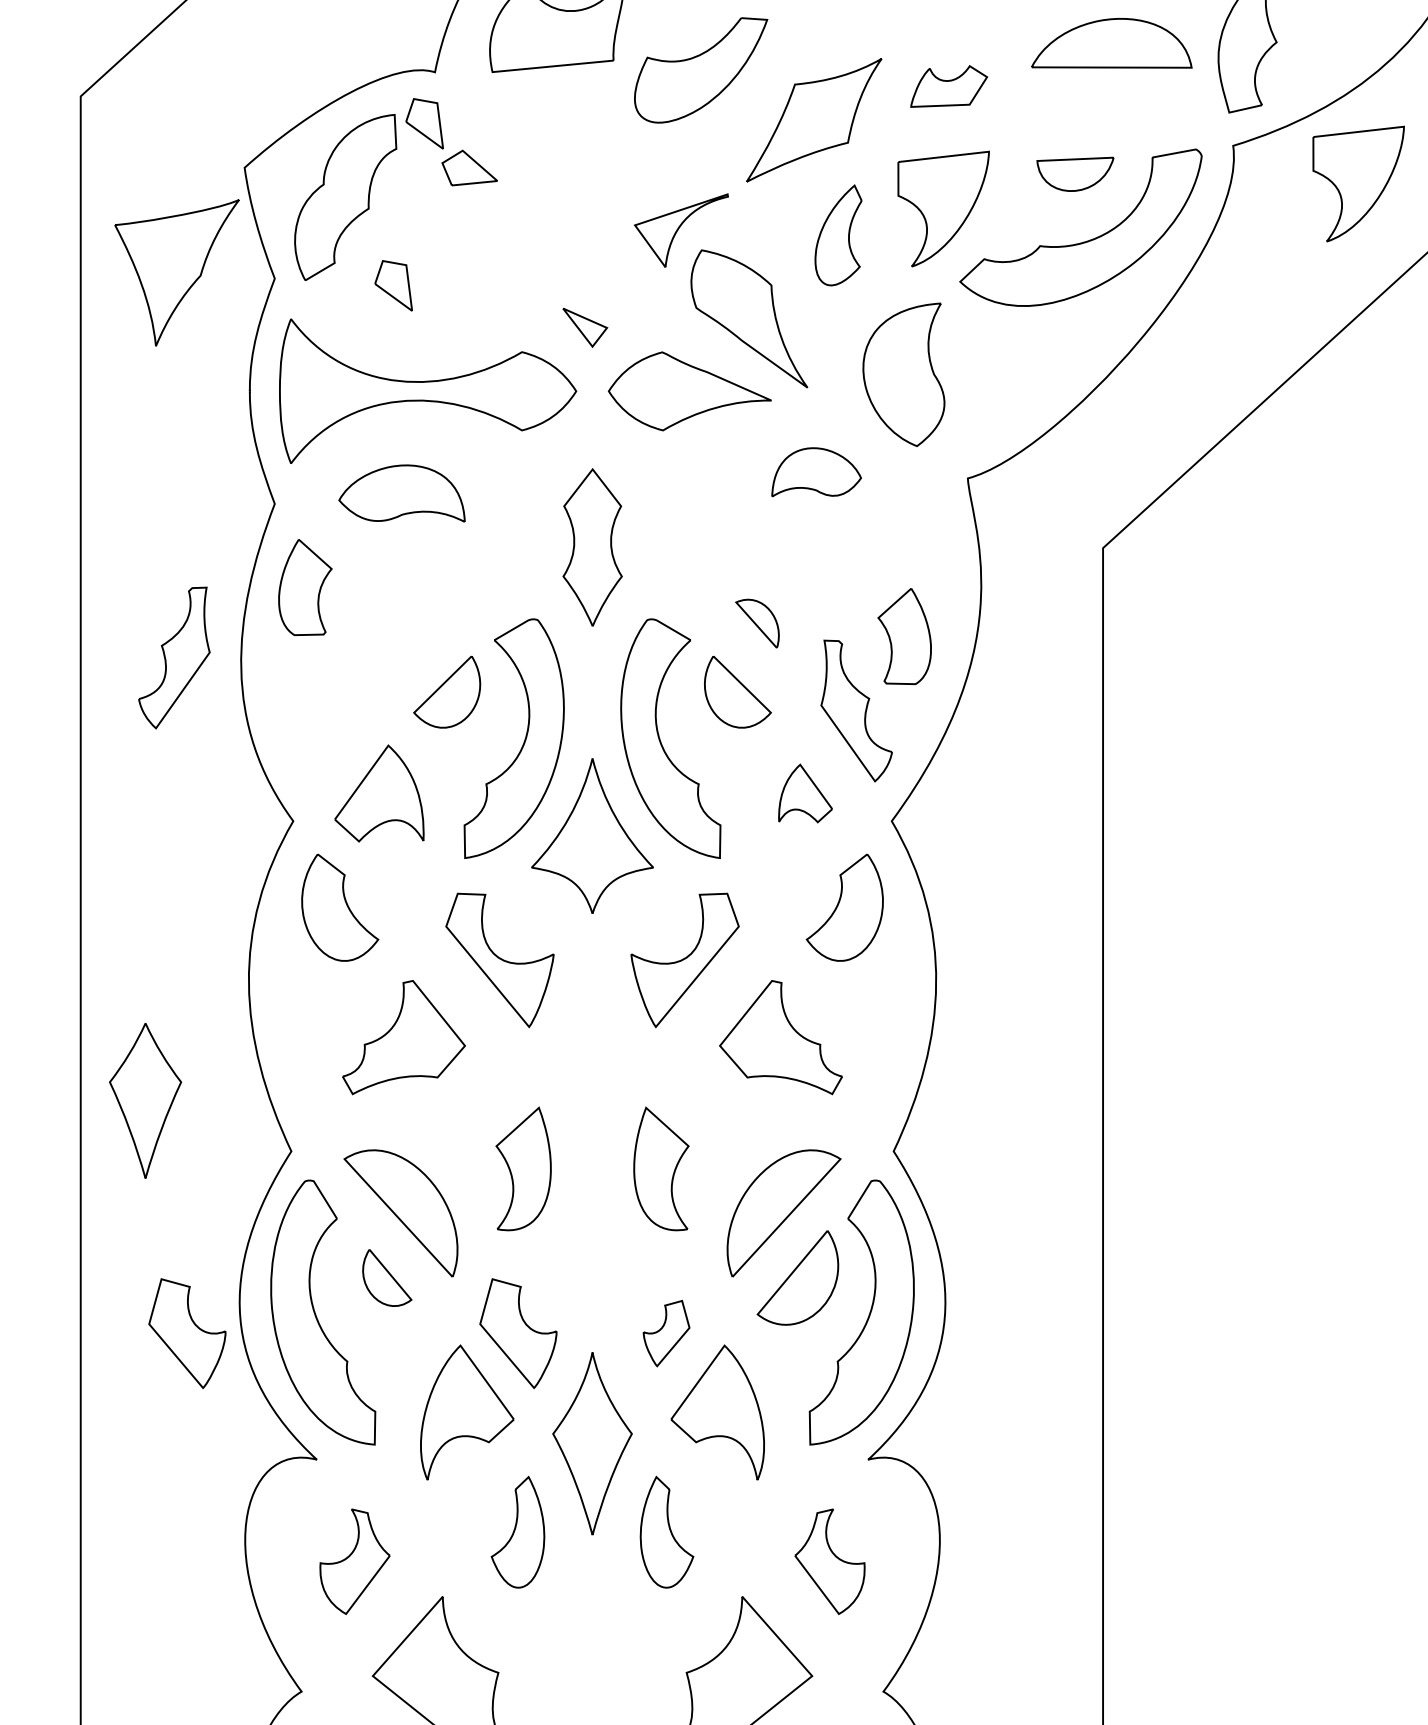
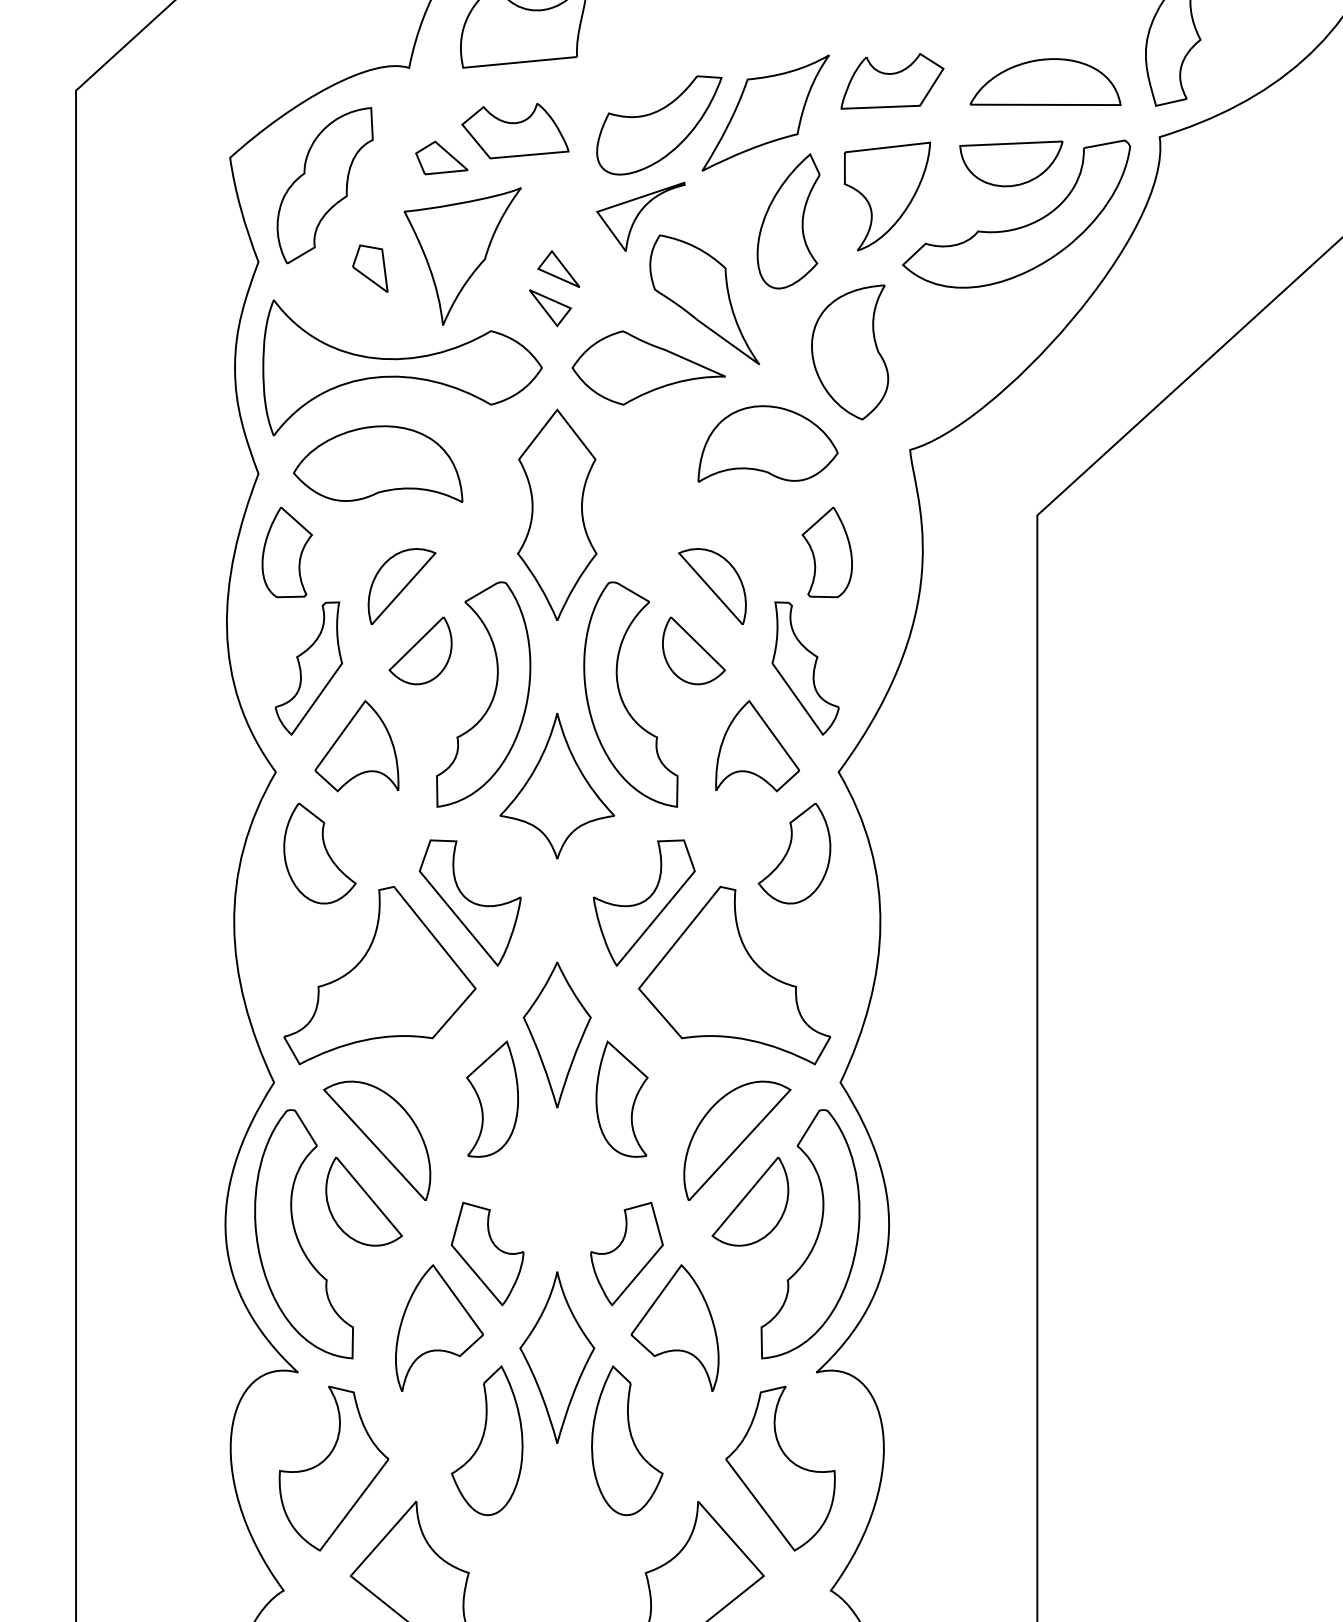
part: (1111, 43) -> (1045, 82), moved
part: (701, 70) -> (659, 125), moved
part: (949, 86) -> (892, 81), size x1.43
part: (424, 123) -> (399, 116), removed
part: (547, 139) -> (514, 131), added
part: (1075, 174) -> (1011, 164), size x1.43
part: (1358, 183) -> (1277, 172), removed
part: (838, 235) -> (788, 221), size x1.43
part: (176, 272) -> (462, 256), moved
part: (593, 286) -> (558, 269), added
part: (816, 472) -> (767, 444), size x1.67
part: (401, 493) -> (377, 464), size x1.43
part: (592, 547) -> (557, 514), size x1.43
part: (427, 623) -> (402, 586), added
part: (757, 623) -> (712, 586), size x1.67
part: (904, 636) -> (827, 552), moved
part: (174, 657) -> (309, 668), moved
part: (805, 793) -> (757, 746), size x1.67
part: (403, 1037) -> (379, 975), size x1.67
part: (780, 1037) -> (734, 975), size x1.67
part: (145, 1100) -> (557, 1034), moved
part: (387, 1277) -> (364, 1201), size x1.67
part: (187, 1333) -> (176, 1253), removed
part: (666, 1333) -> (626, 1253), size x1.67
part: (517, 1532) -> (486, 1441), size x1.43
part: (666, 1532) -> (626, 1441), size x1.43
part: (354, 1561) -> (333, 1468), size x1.67
part: (829, 1561) -> (780, 1468), size x1.67

